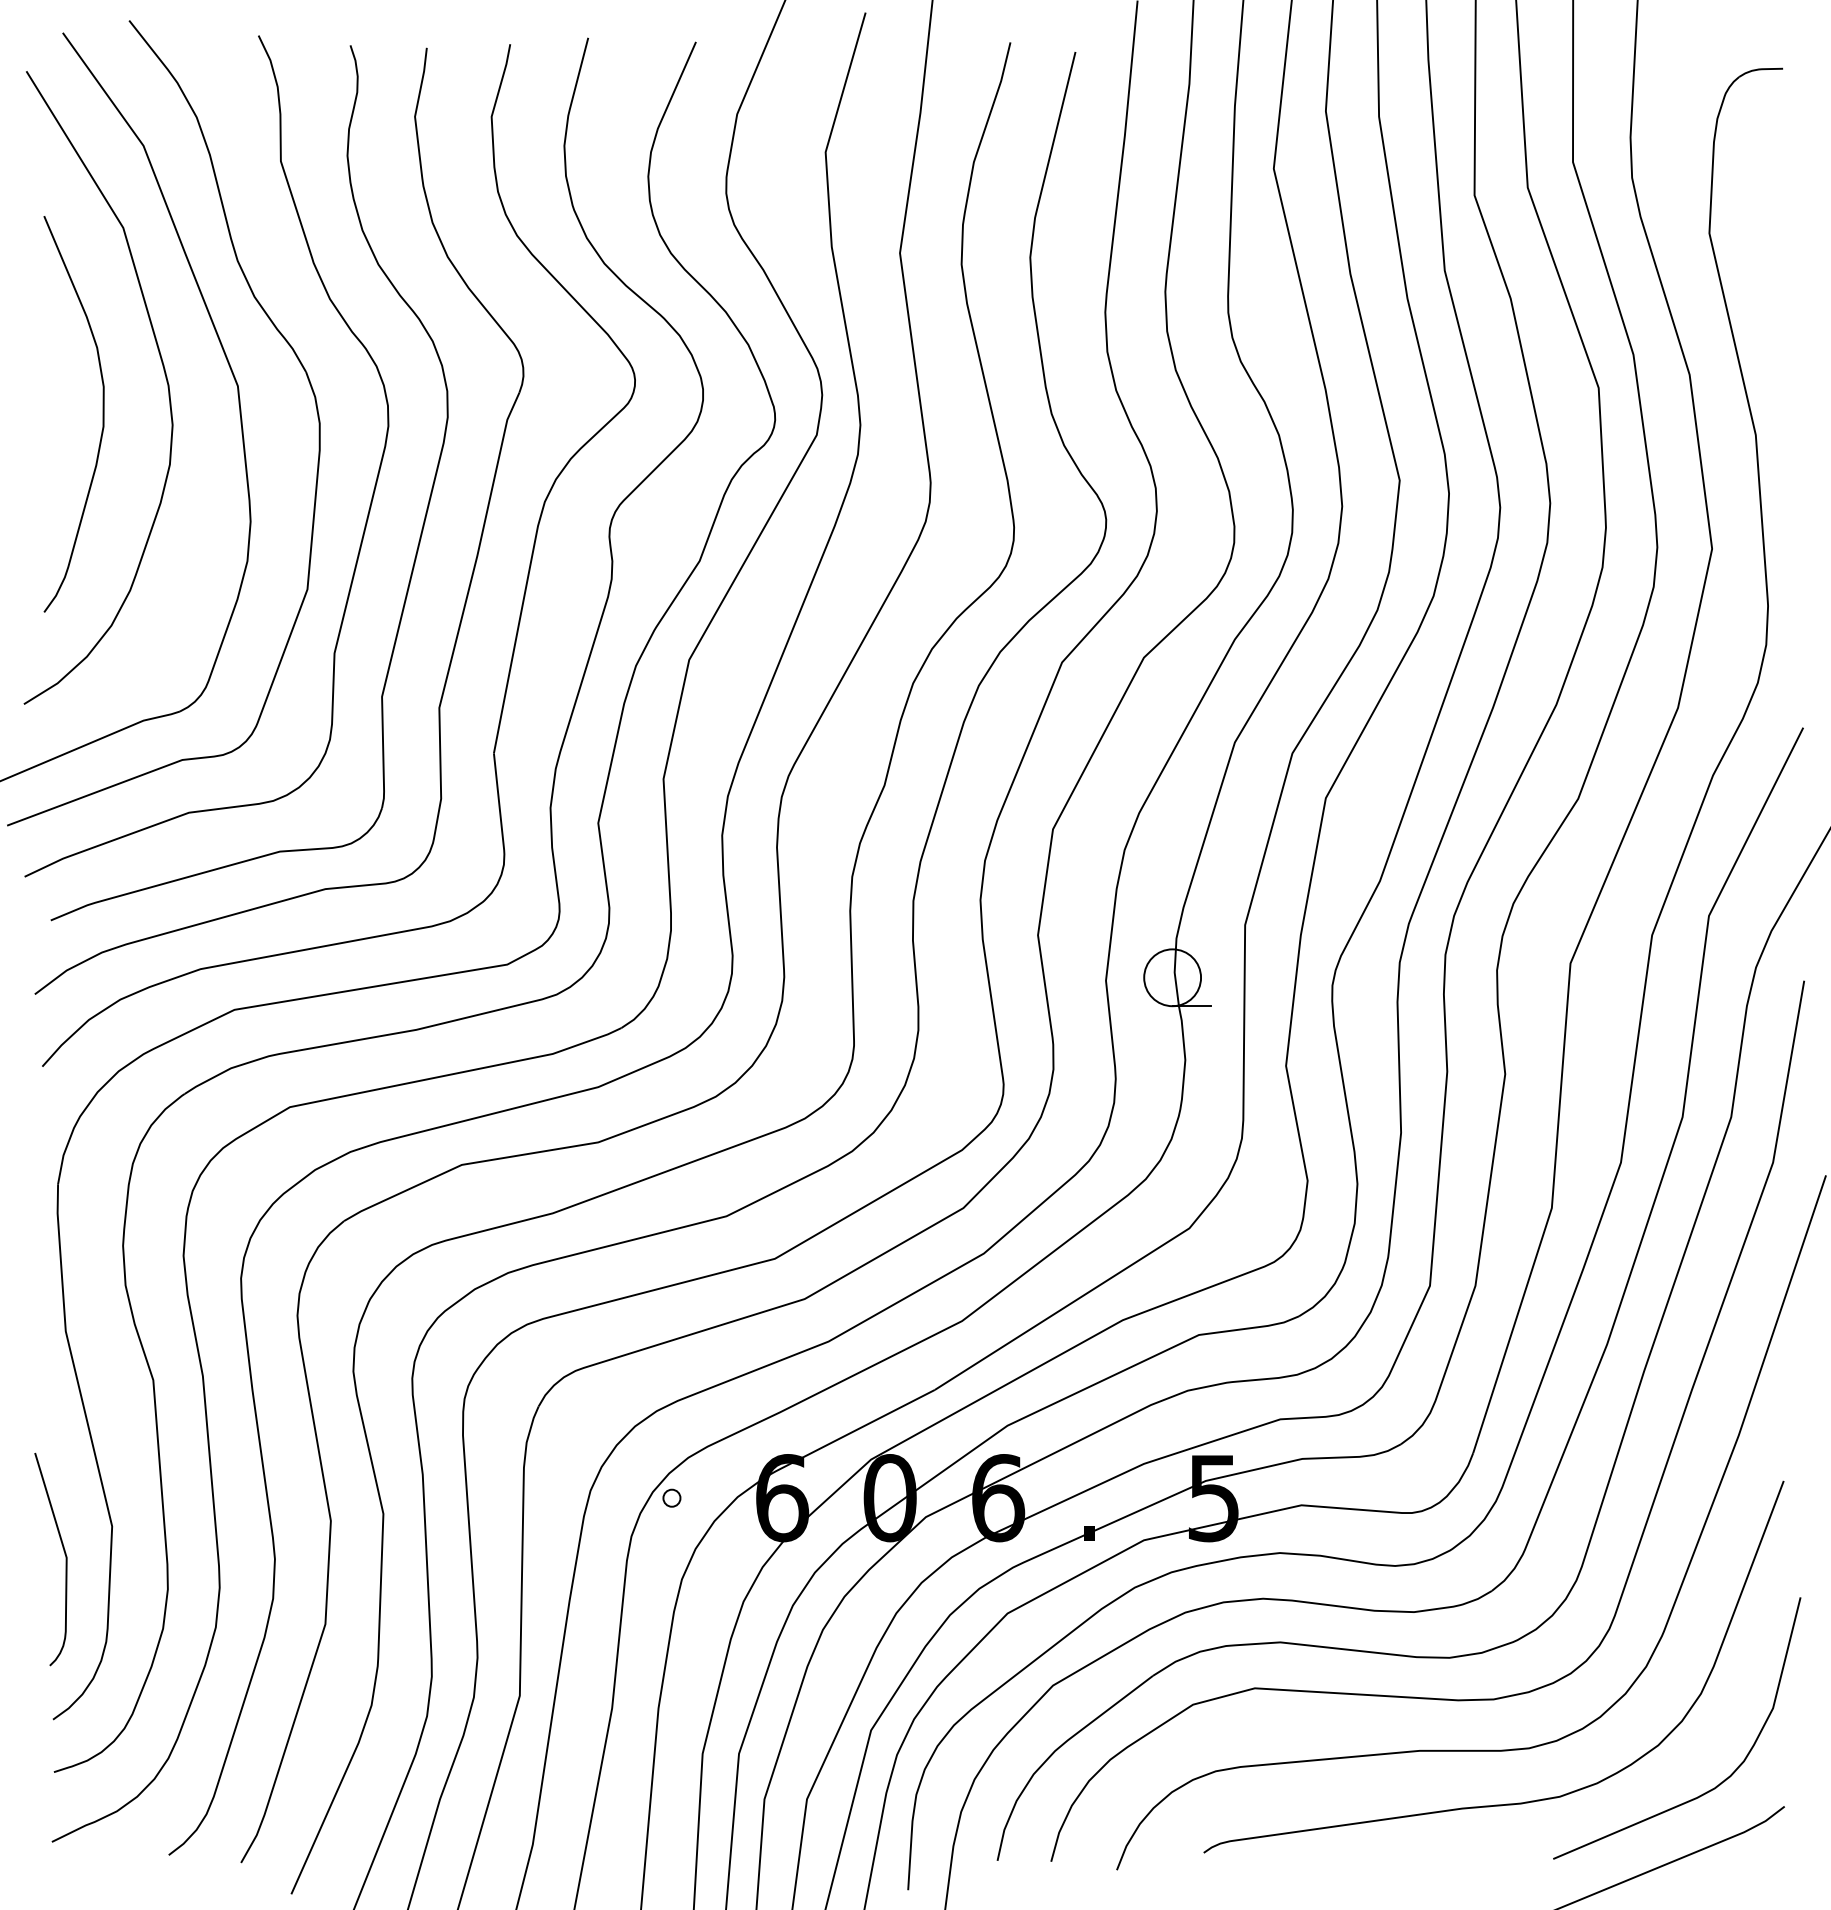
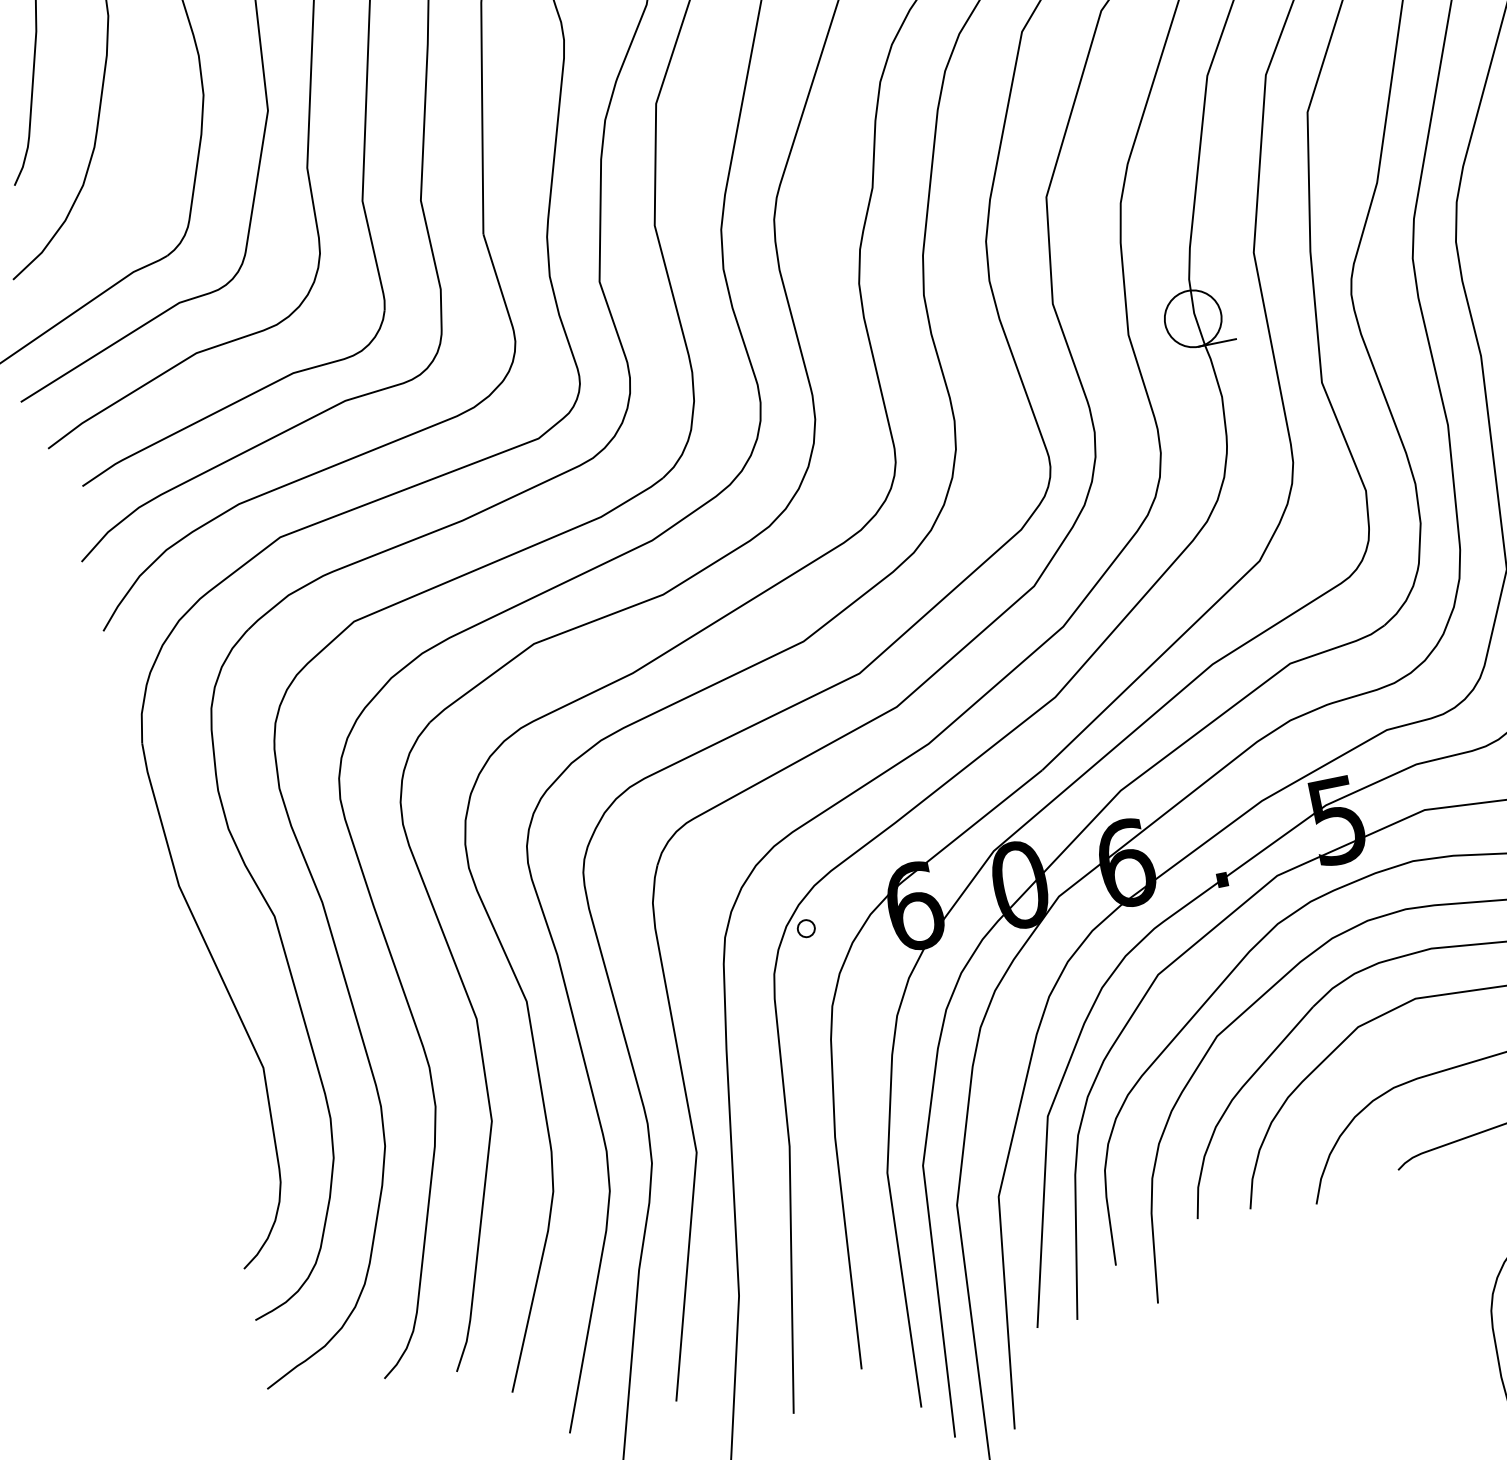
curve: (64, 1554) -> (222, 1104), removed

